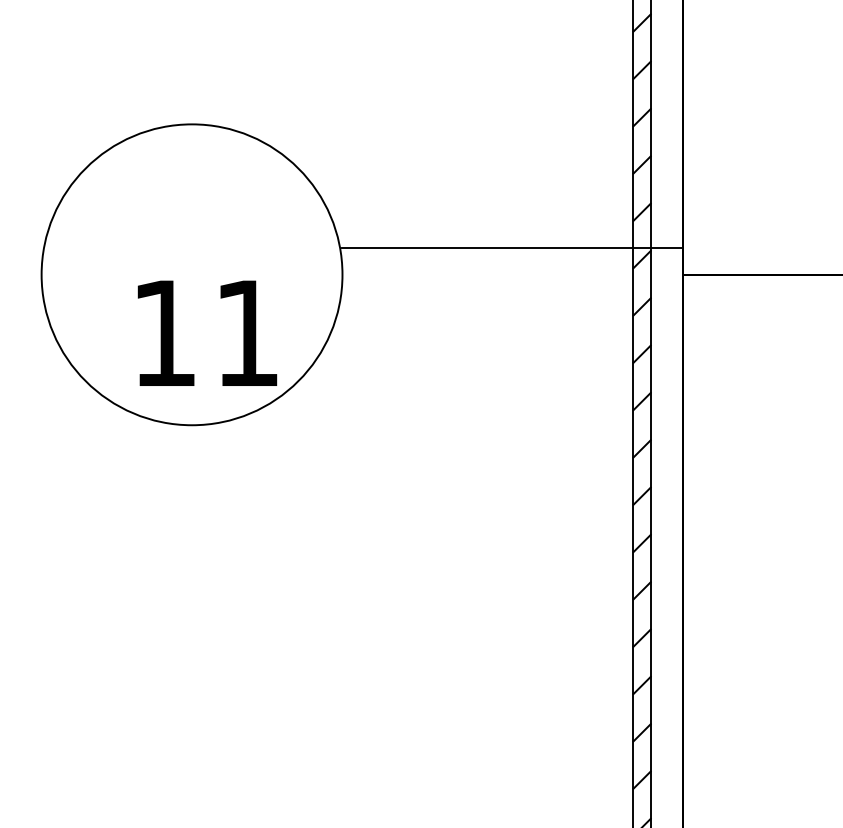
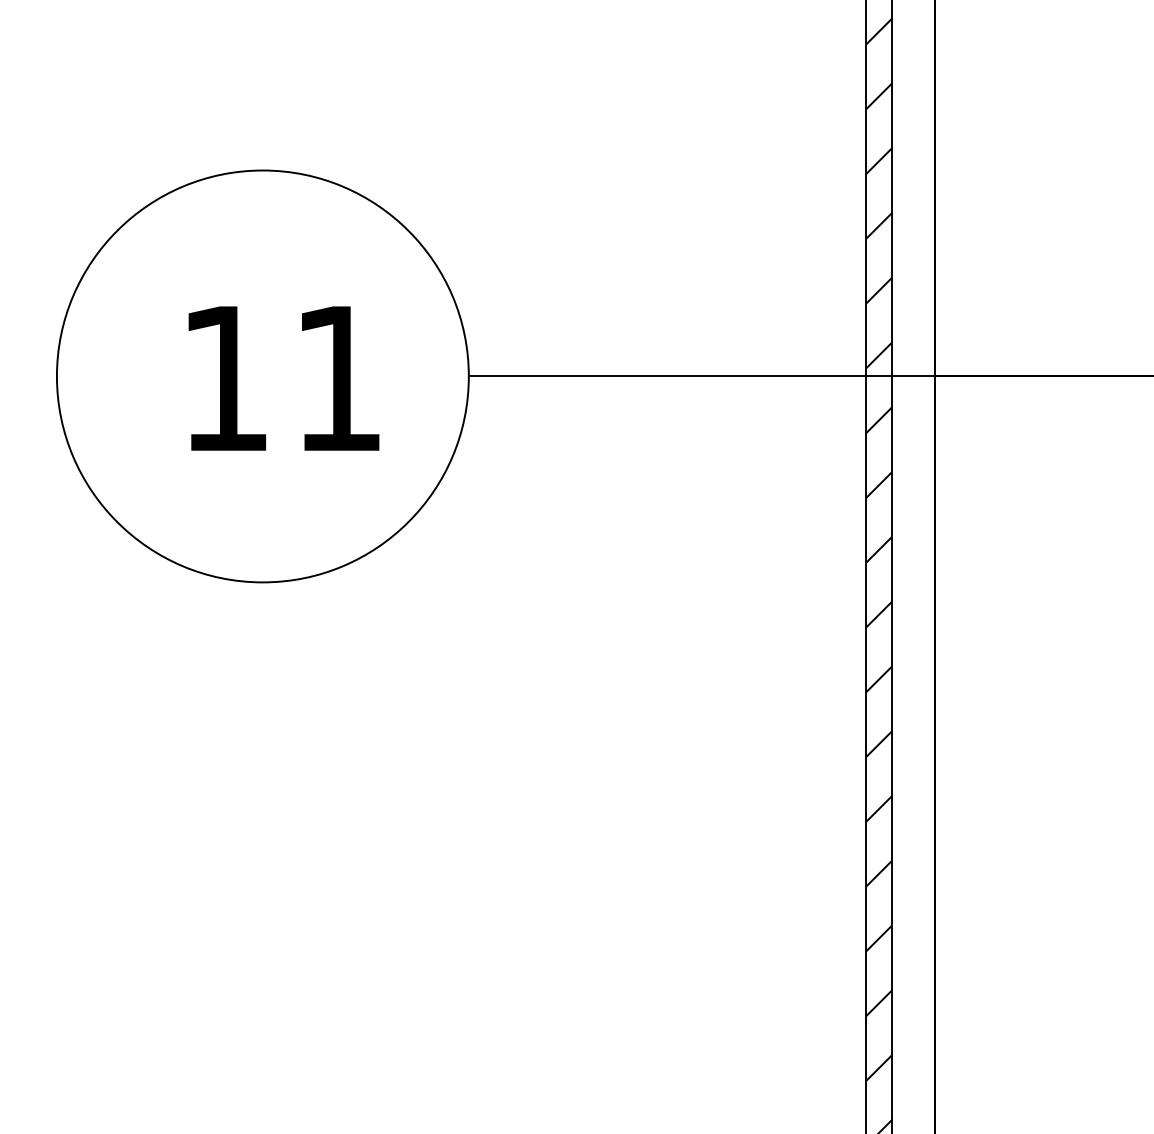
line: (512, 247) -> (701, 376), moved
text: (207, 332) -> (284, 377), moved

